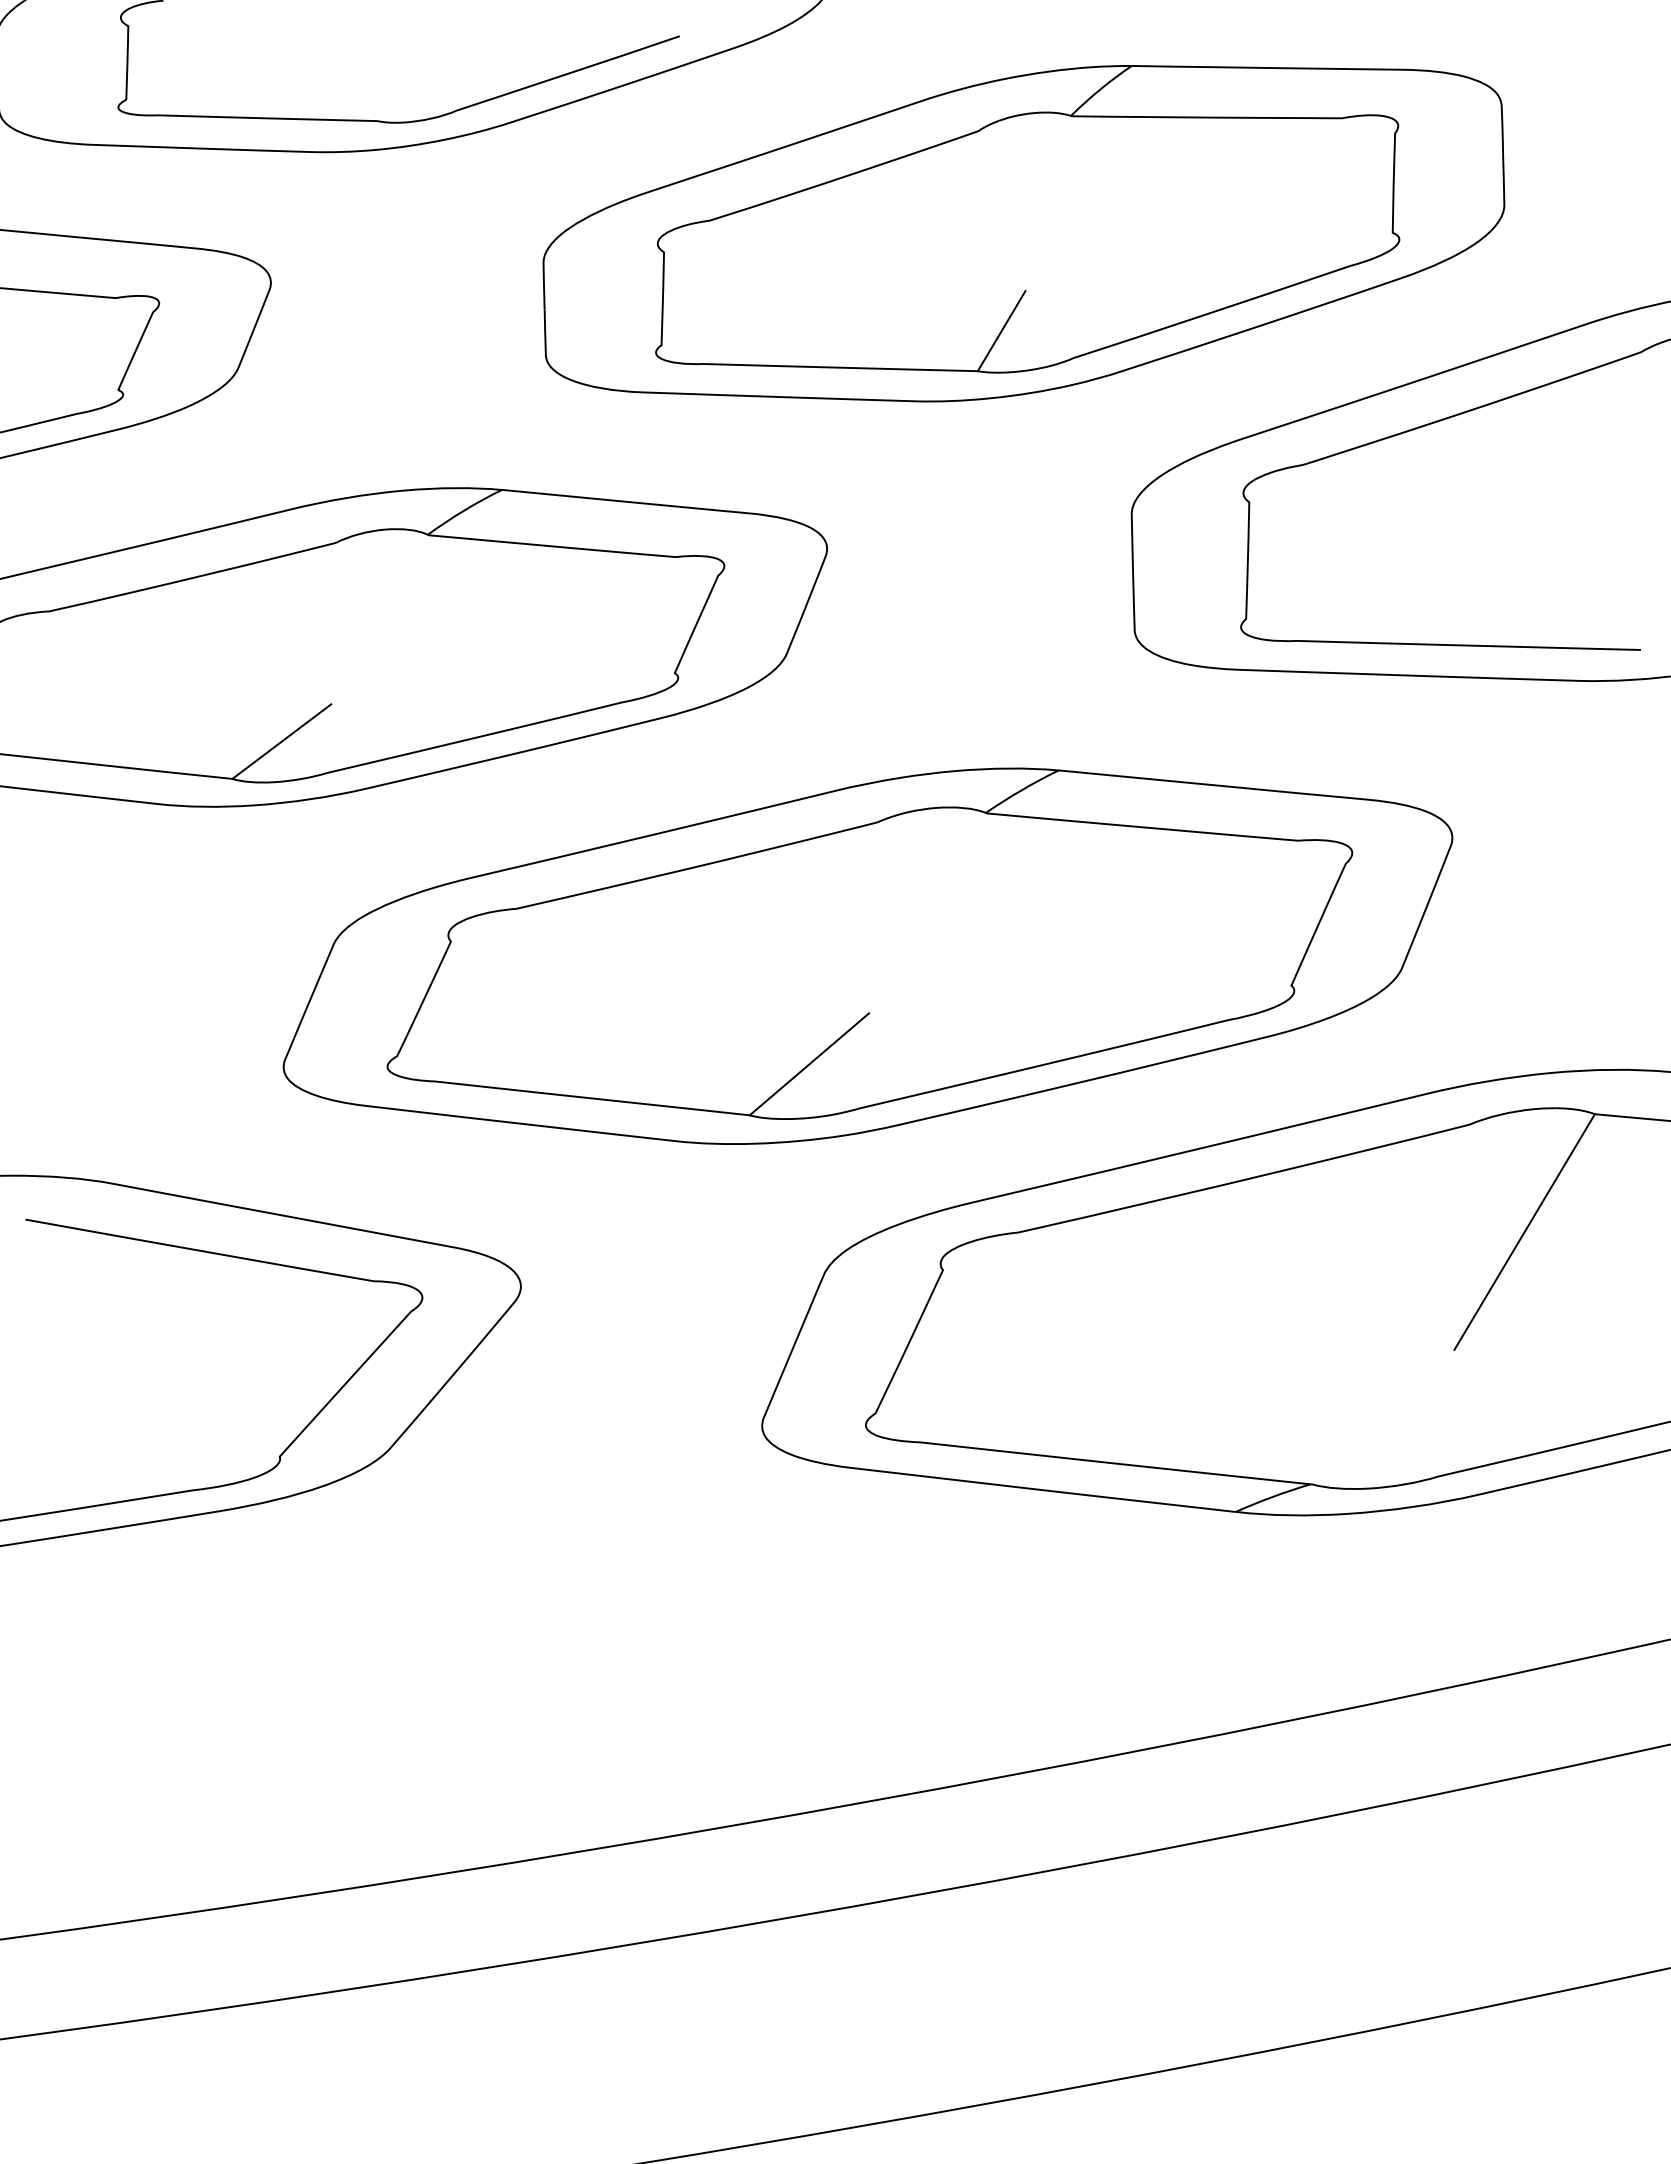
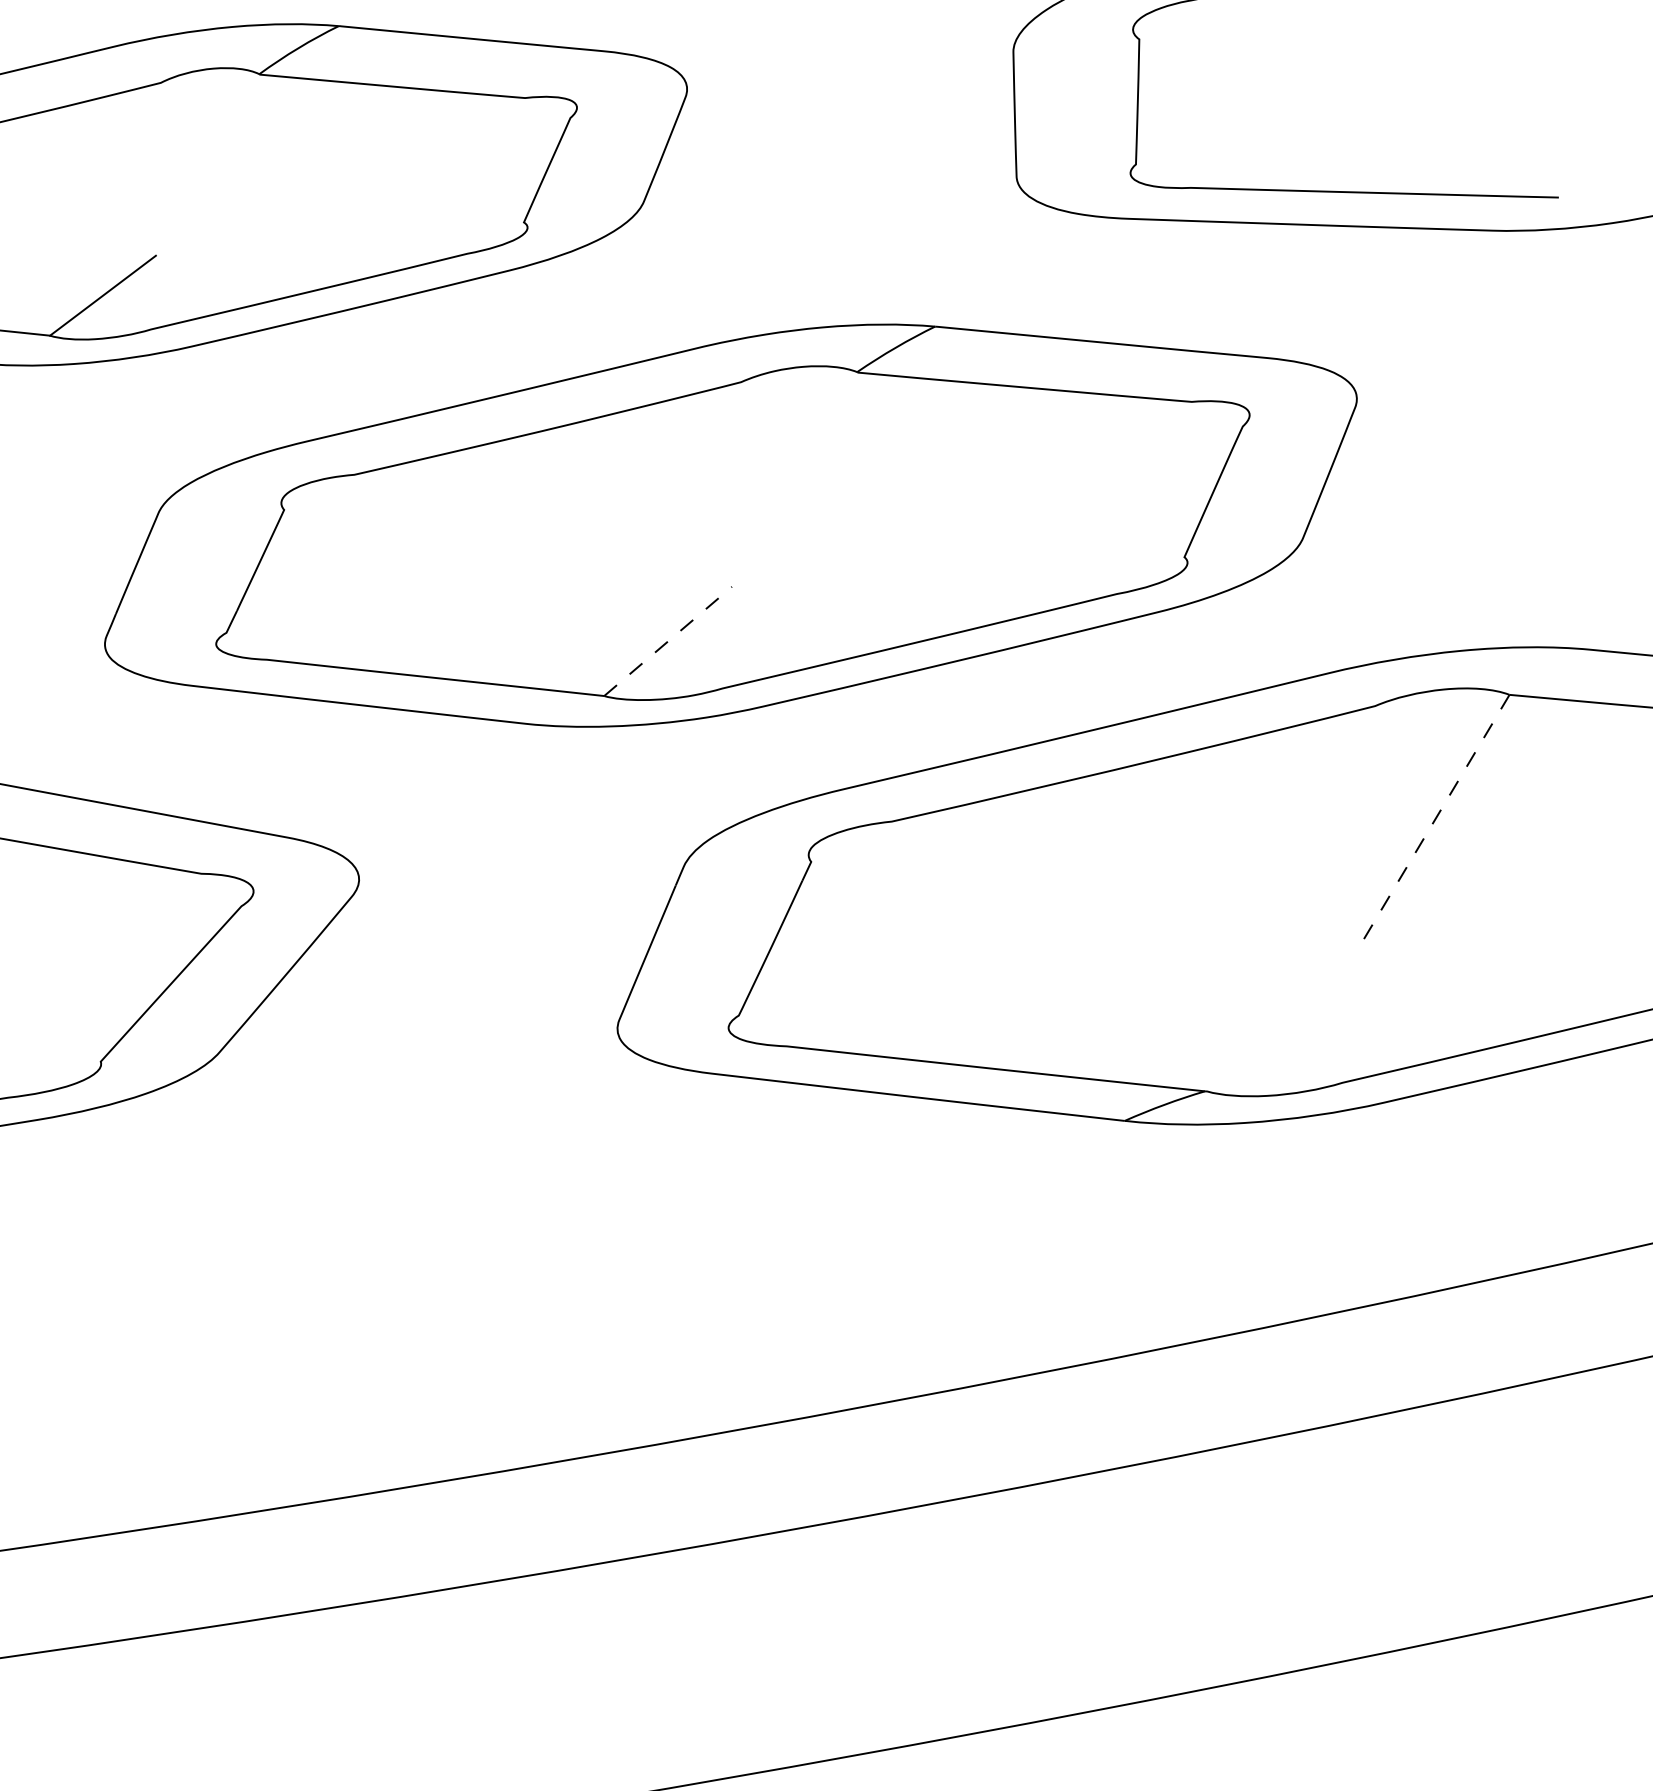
line: (809, 1064) -> (668, 641), solid -> dashed
line: (1524, 1232) -> (1434, 821), solid -> dashed

